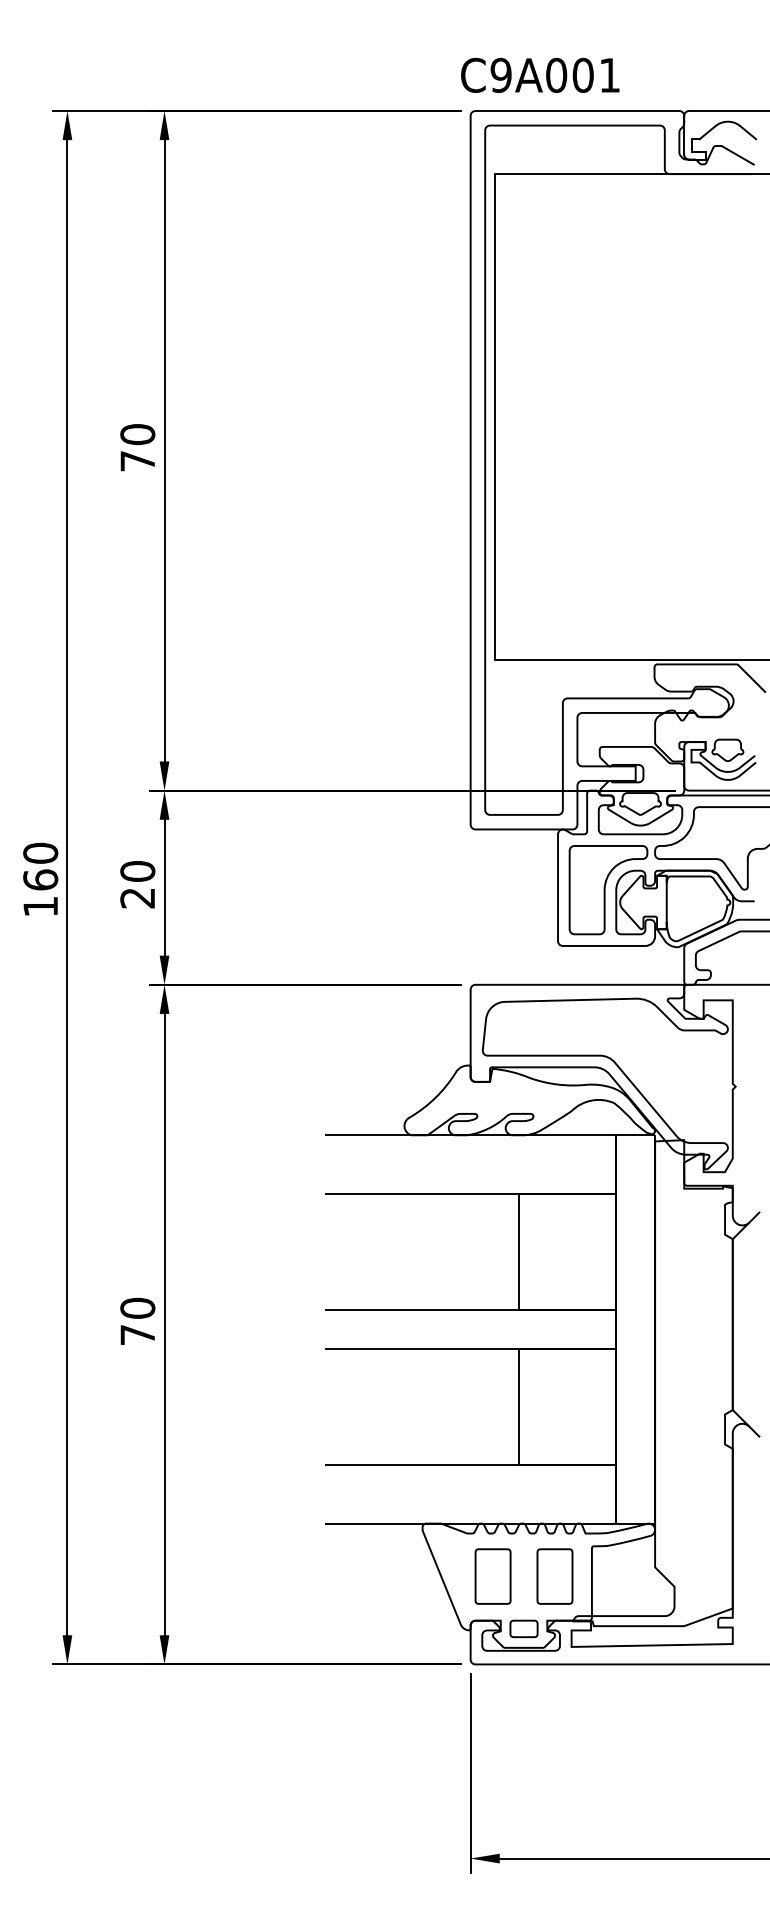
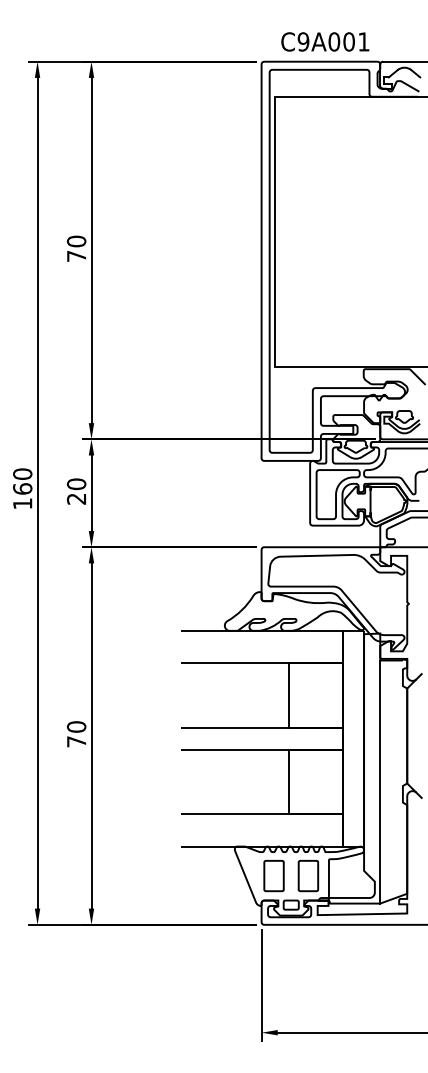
text: (540, 74) -> (325, 41), moved
line: (684, 1406) -> (380, 781), added

